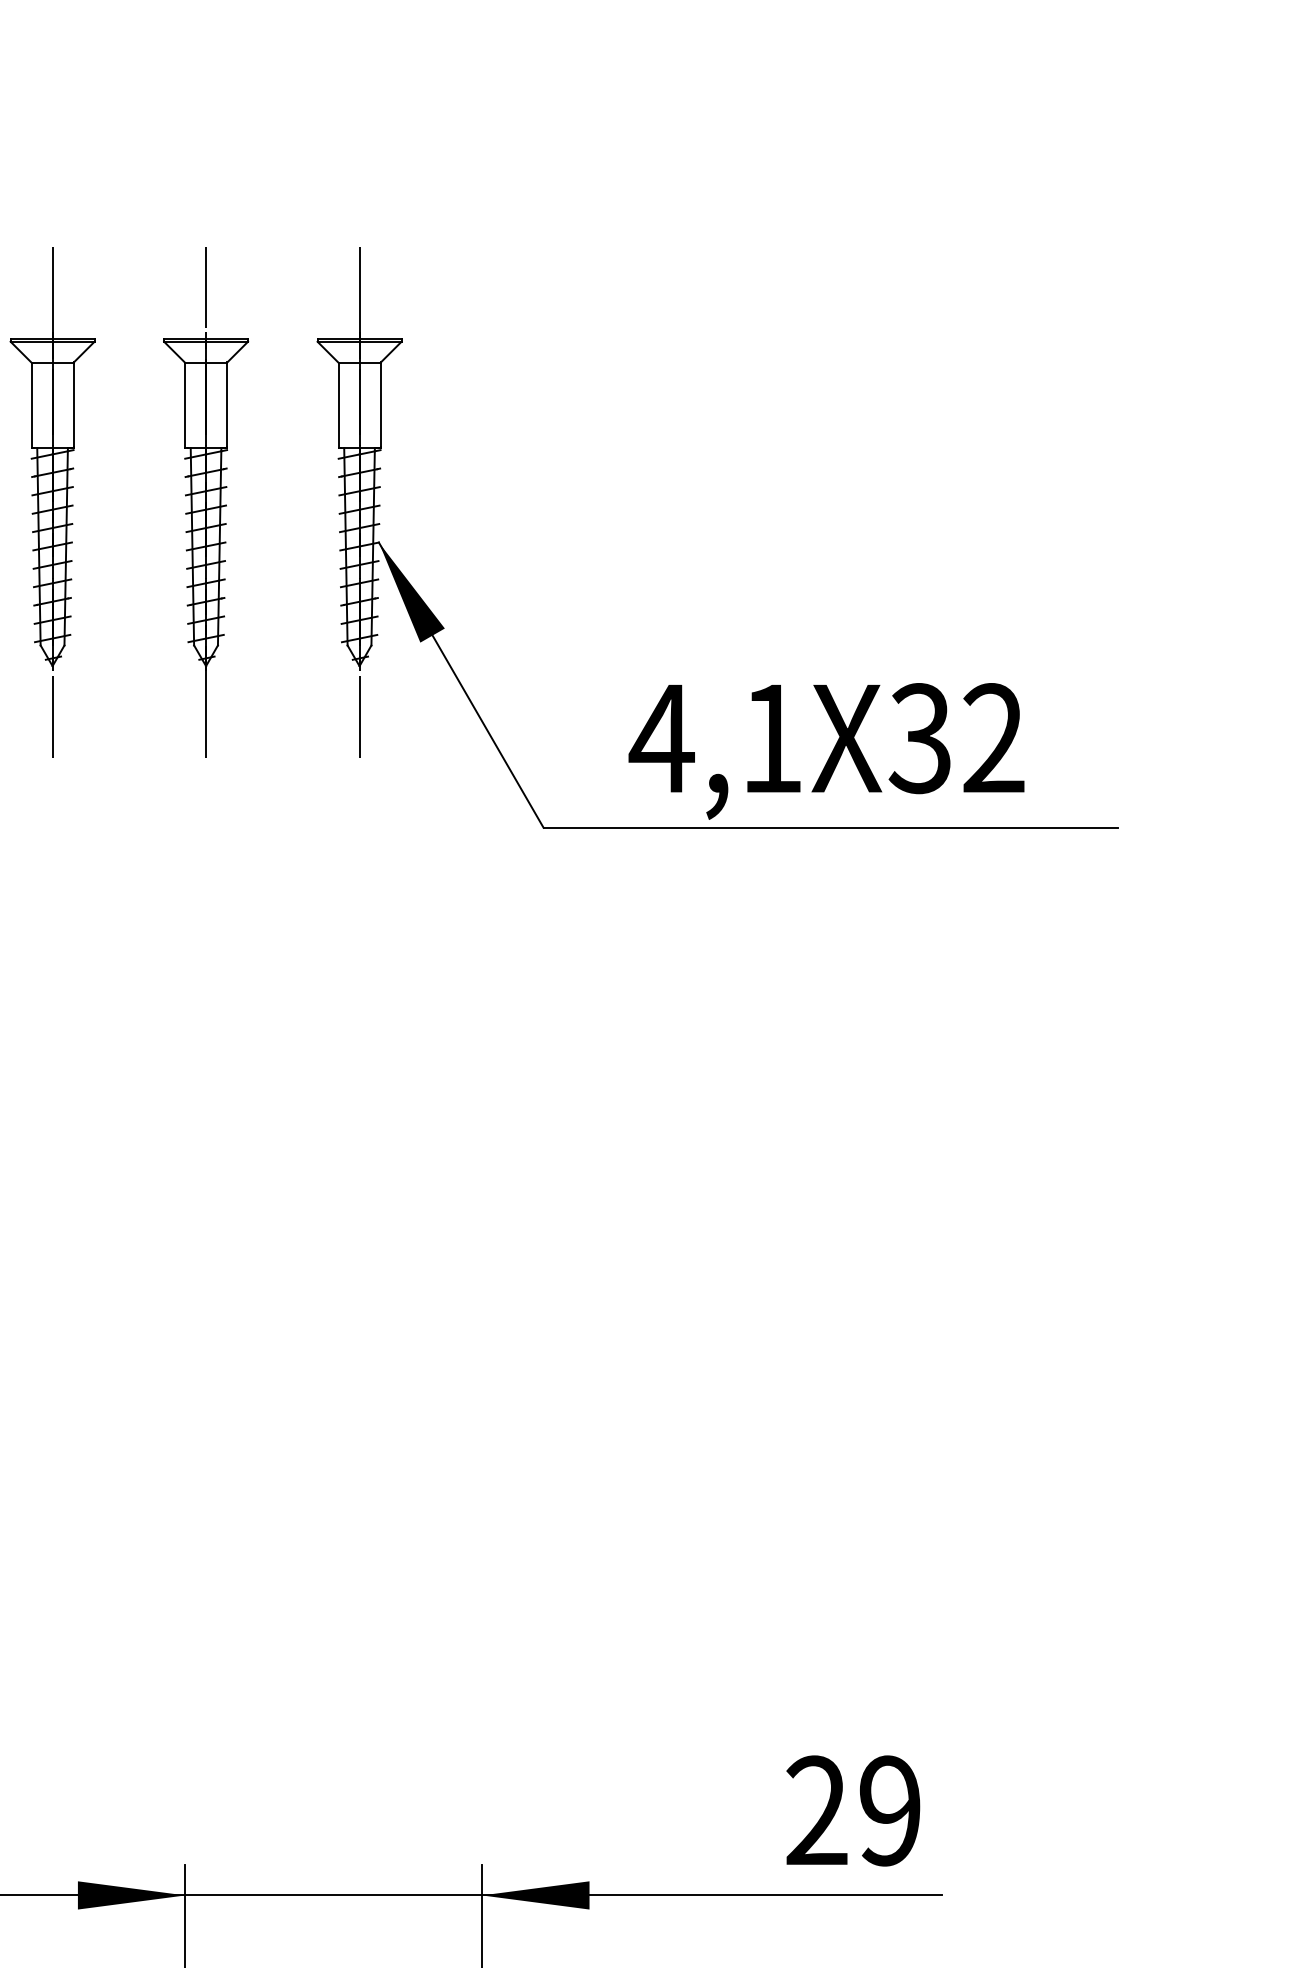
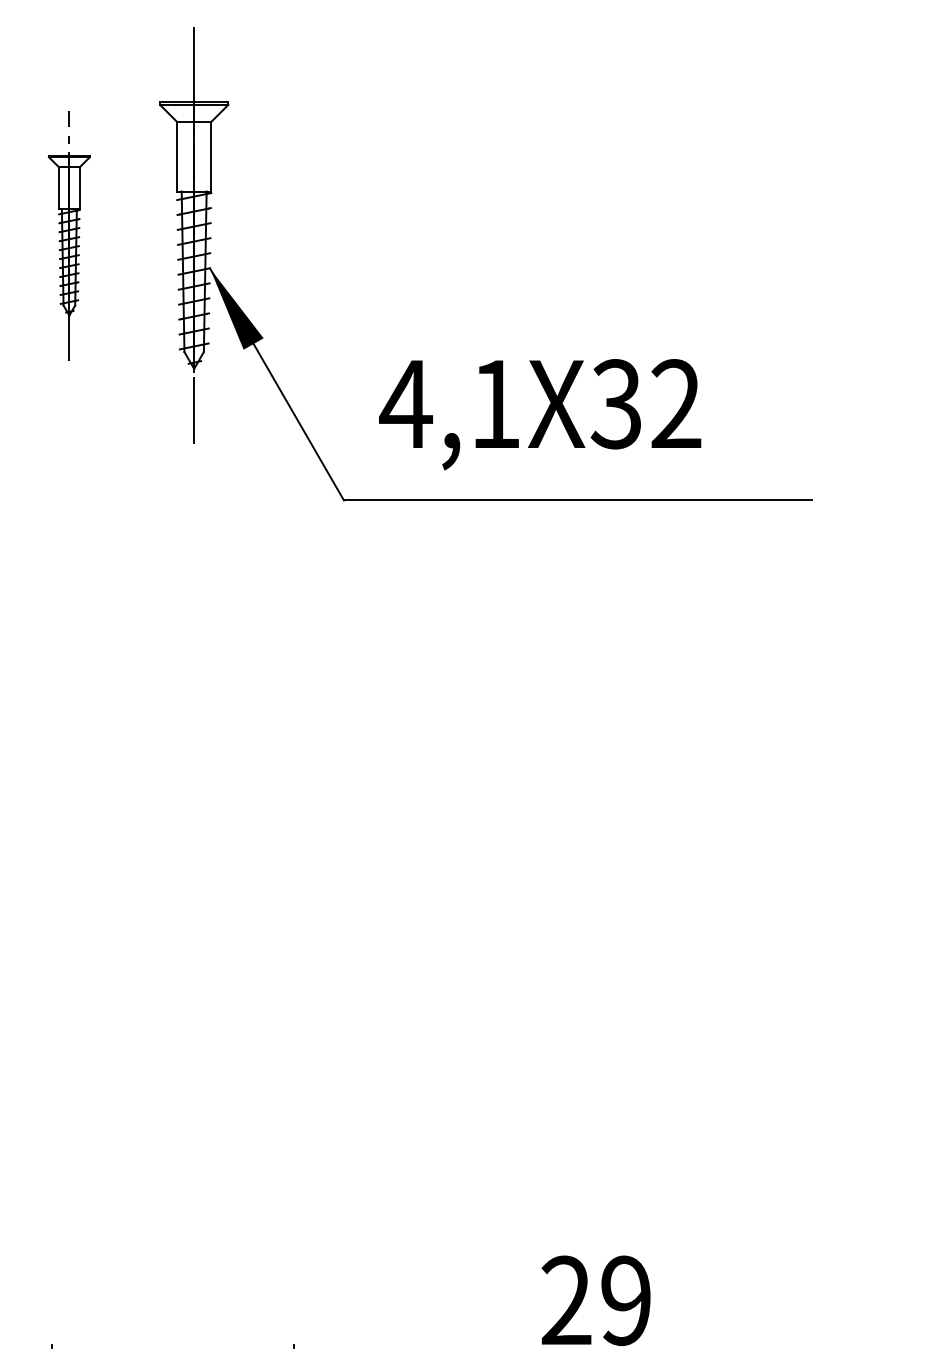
part: (206, 502) -> (69, 235), size x0.6
text: (826, 751) -> (540, 414), moved

